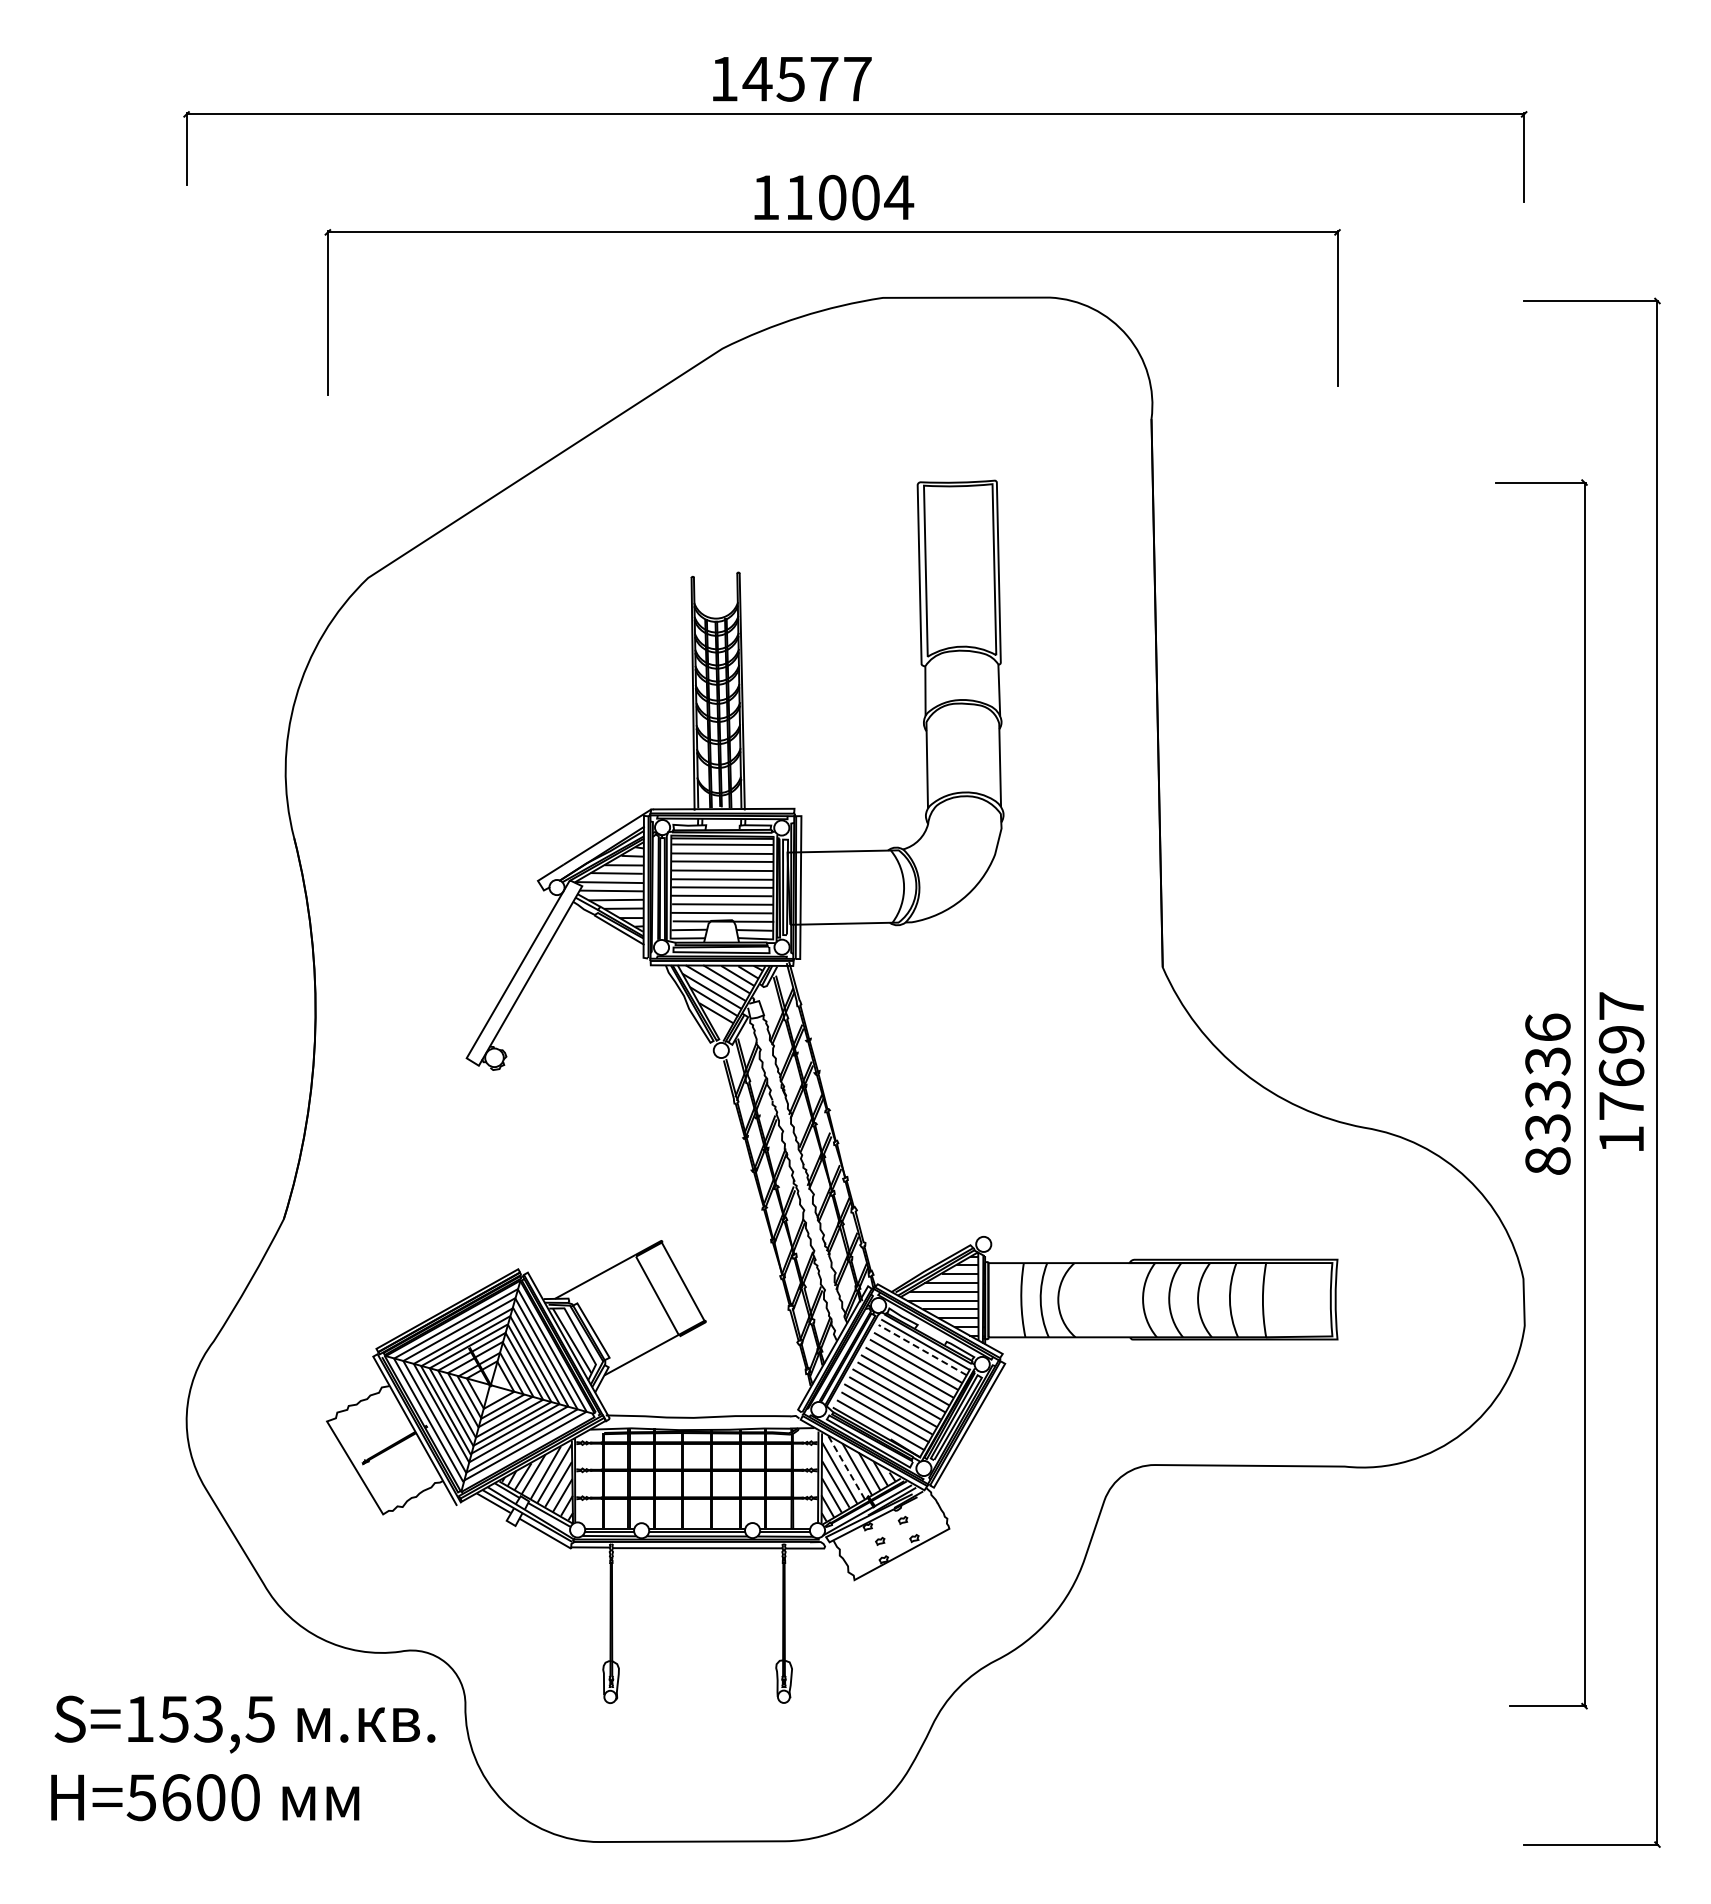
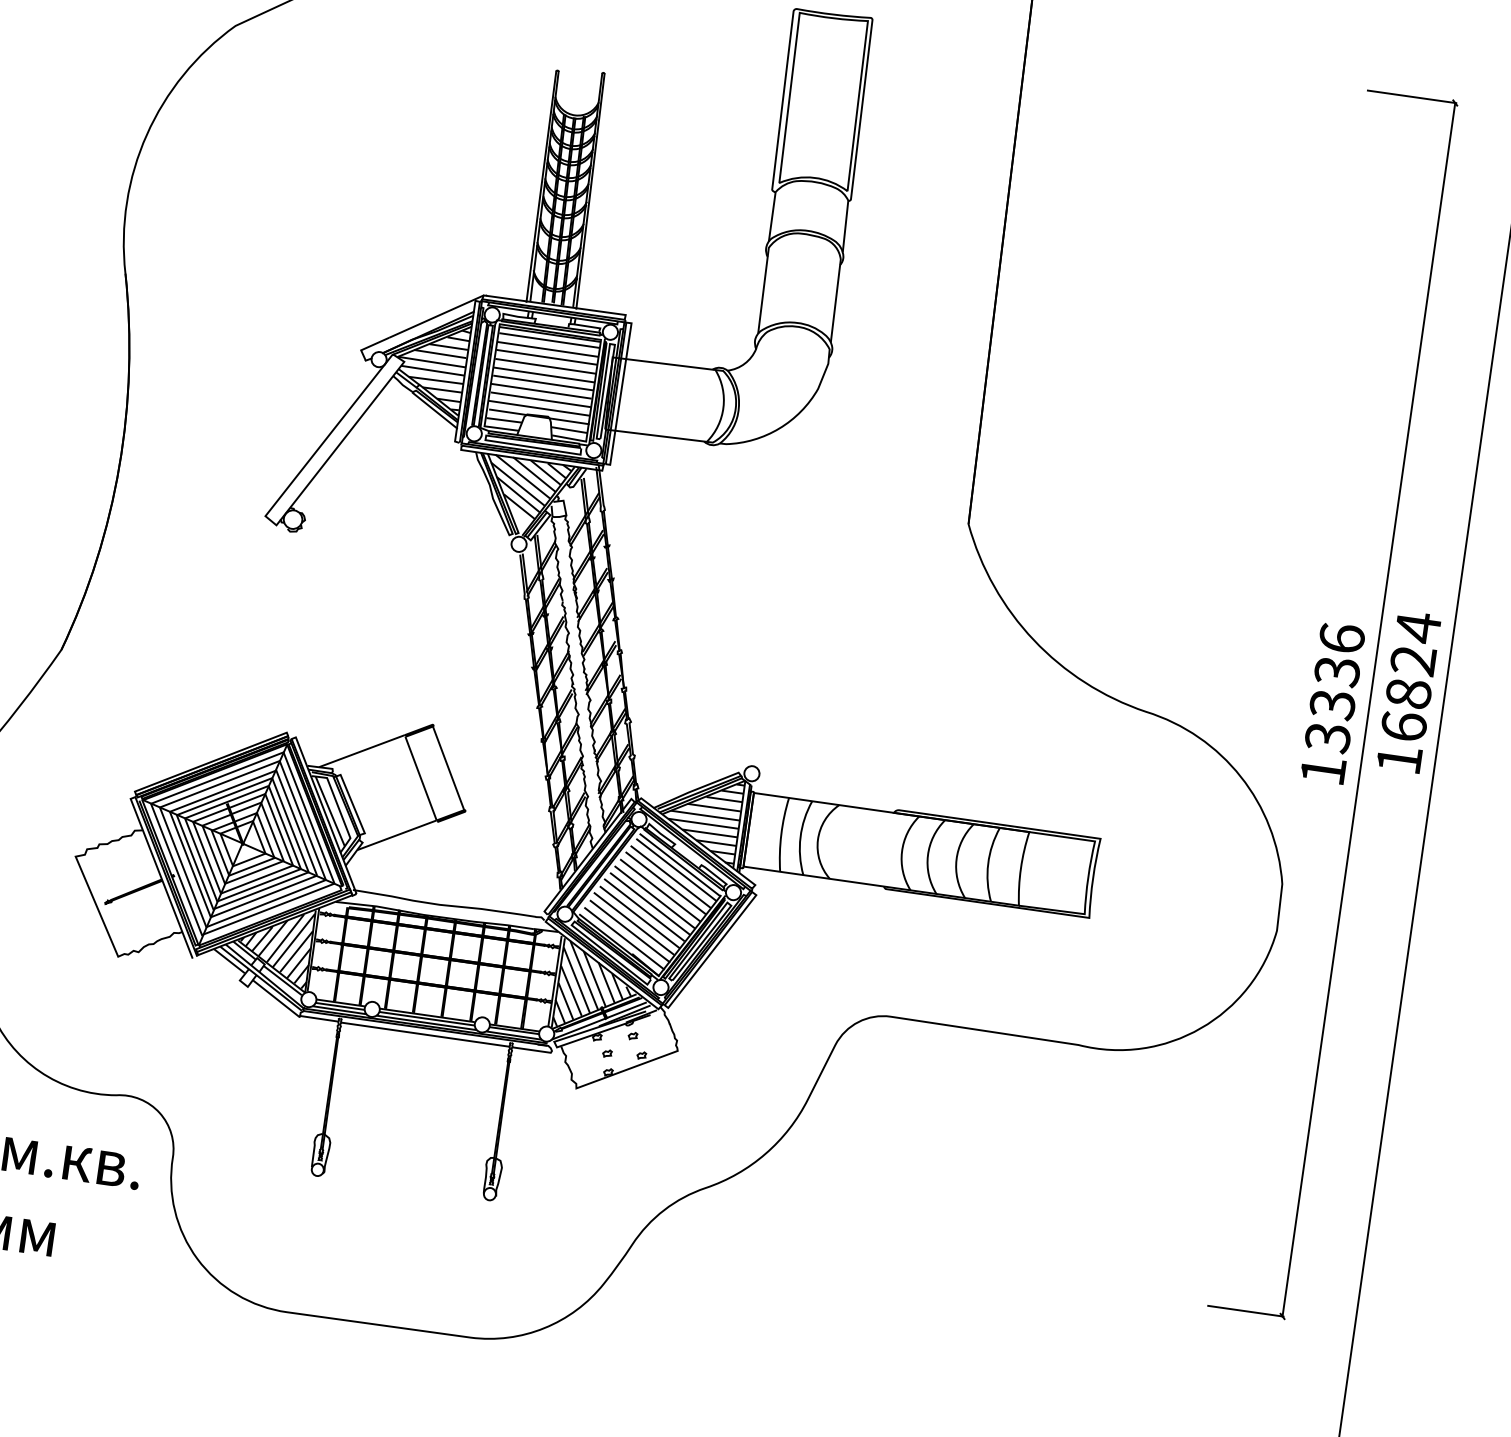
text: (1621, 1055) -> (1411, 676), 17697 -> 16824
text: (1547, 1160) -> (1322, 770), 83336 -> 13336
line: (922, 1350) -> (676, 870), dashed -> solid
line: (846, 1466) -> (584, 974), dashed -> solid

